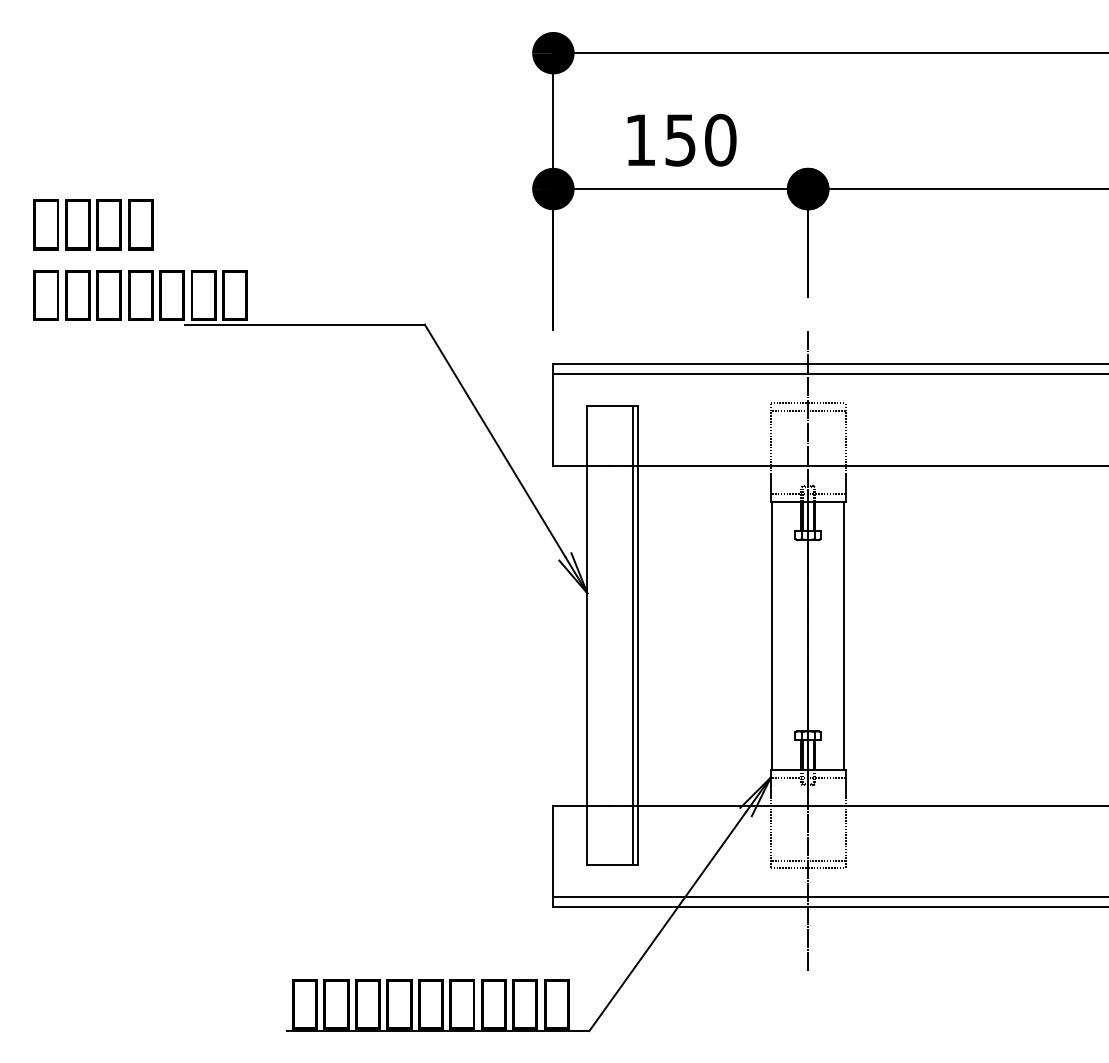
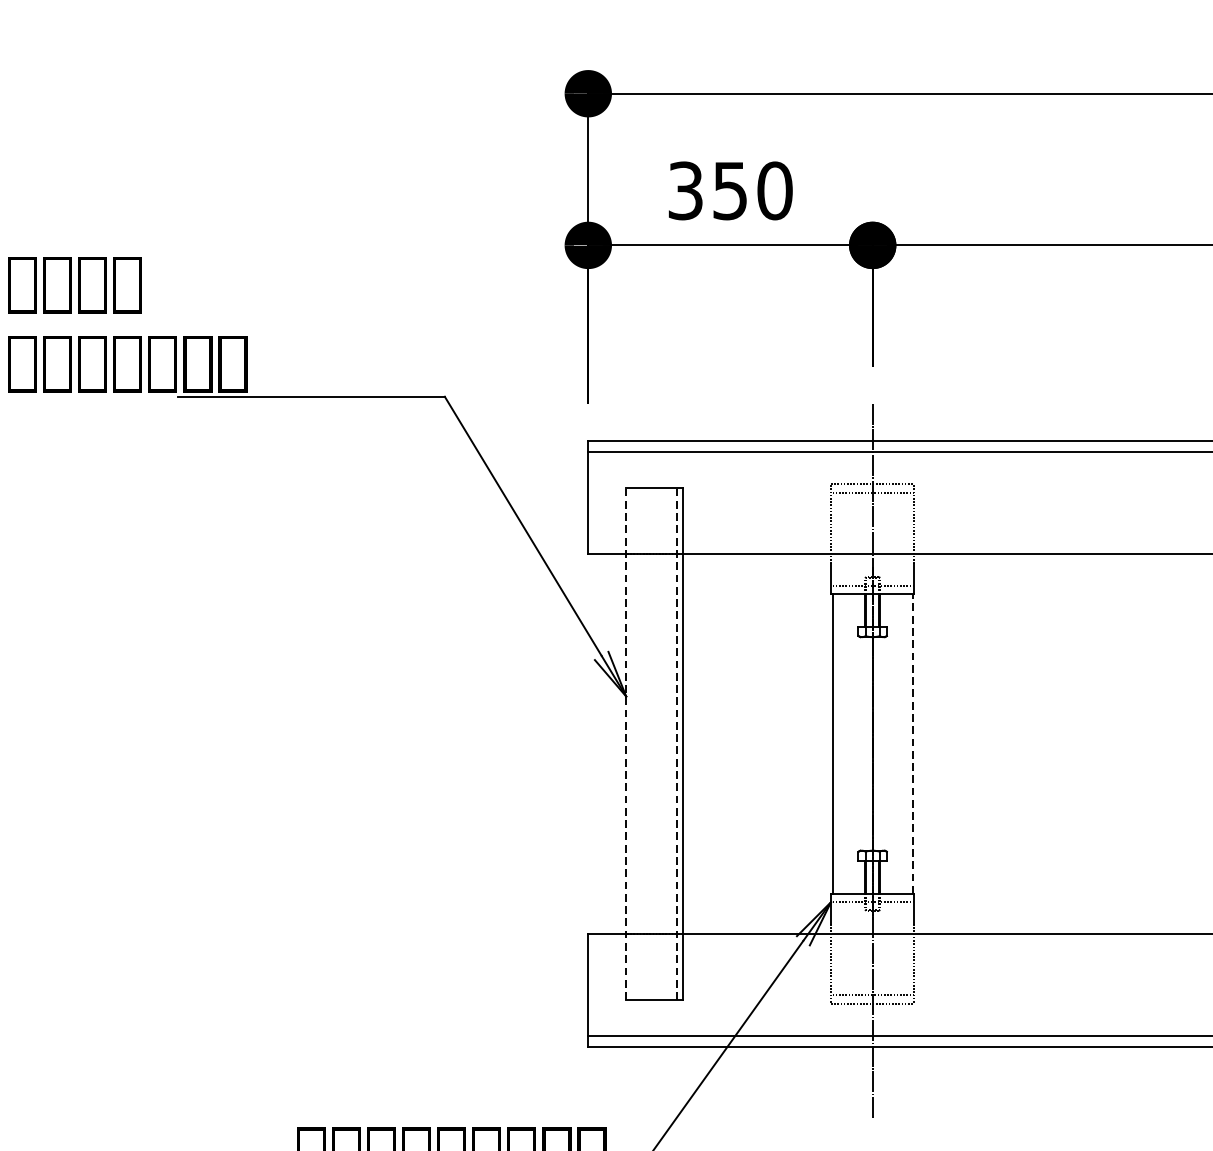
text: (640, 139) -> (685, 190), 150 -> 350
line: (587, 635) -> (626, 743), solid -> dashed
line: (633, 635) -> (677, 743), solid -> dashed
line: (844, 635) -> (913, 743), solid -> dashed

